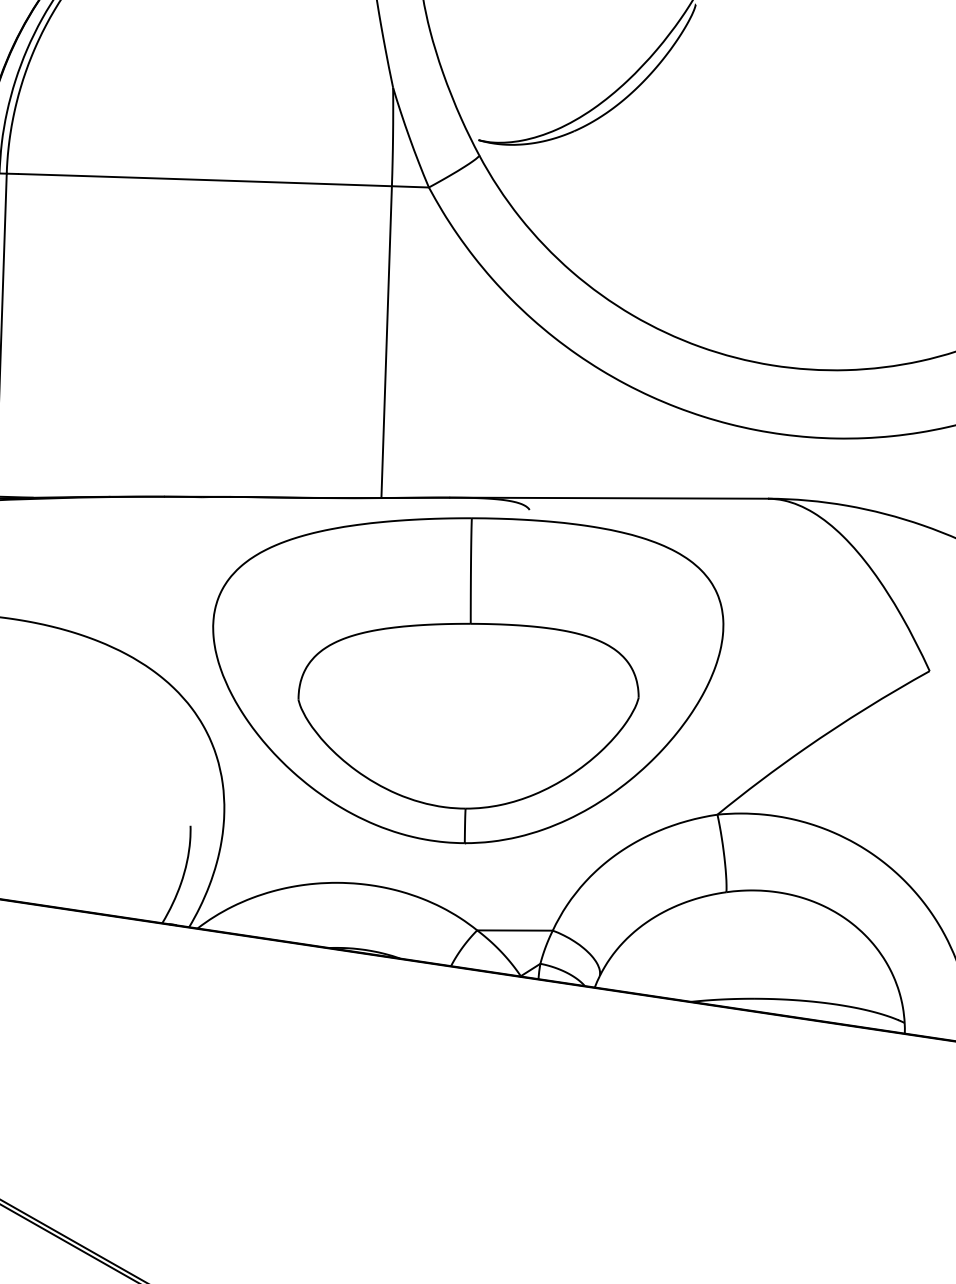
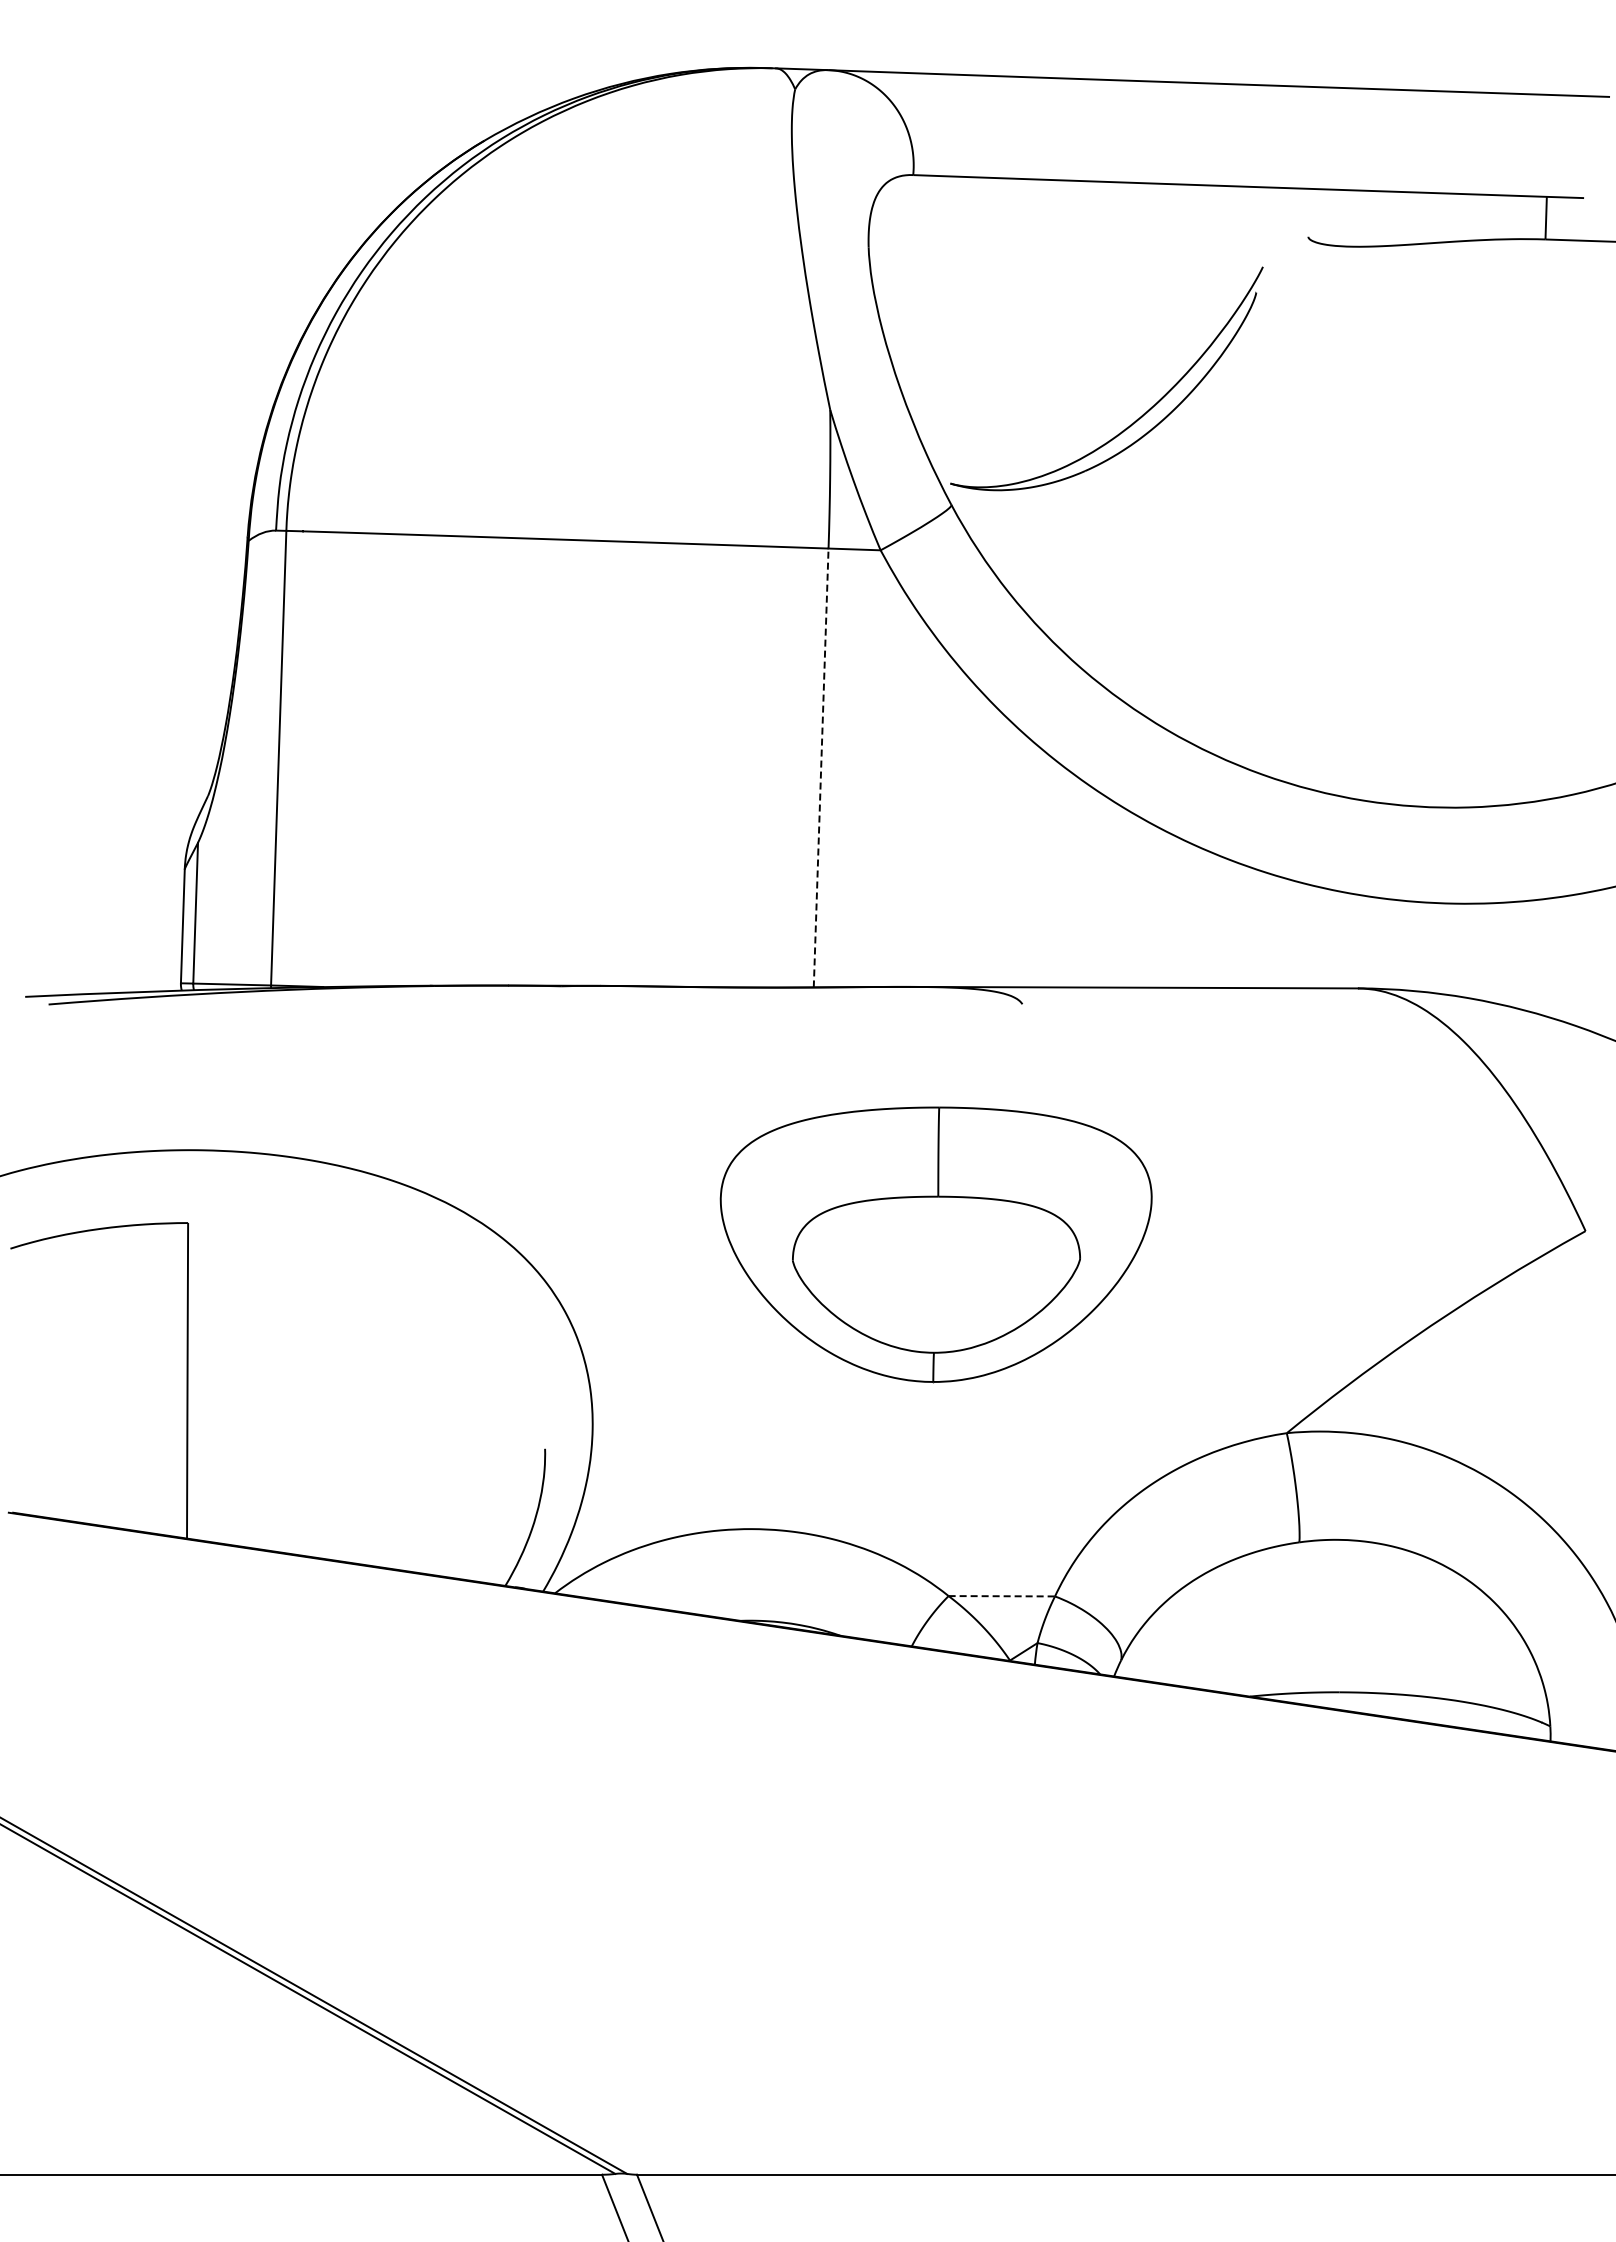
line: (386, 342) -> (821, 768), solid -> dashed
part: (468, 680) -> (936, 1244), size x0.6
line: (515, 930) -> (1002, 1596), solid -> dashed

